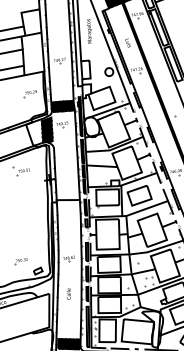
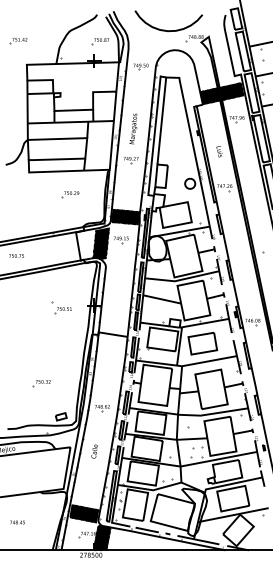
text: (89, 30) -> (133, 128), moved
part: (30, 93) -> (70, 194), moved
part: (21, 169) -> (61, 307), moved
part: (20, 261) -> (41, 383), moved

